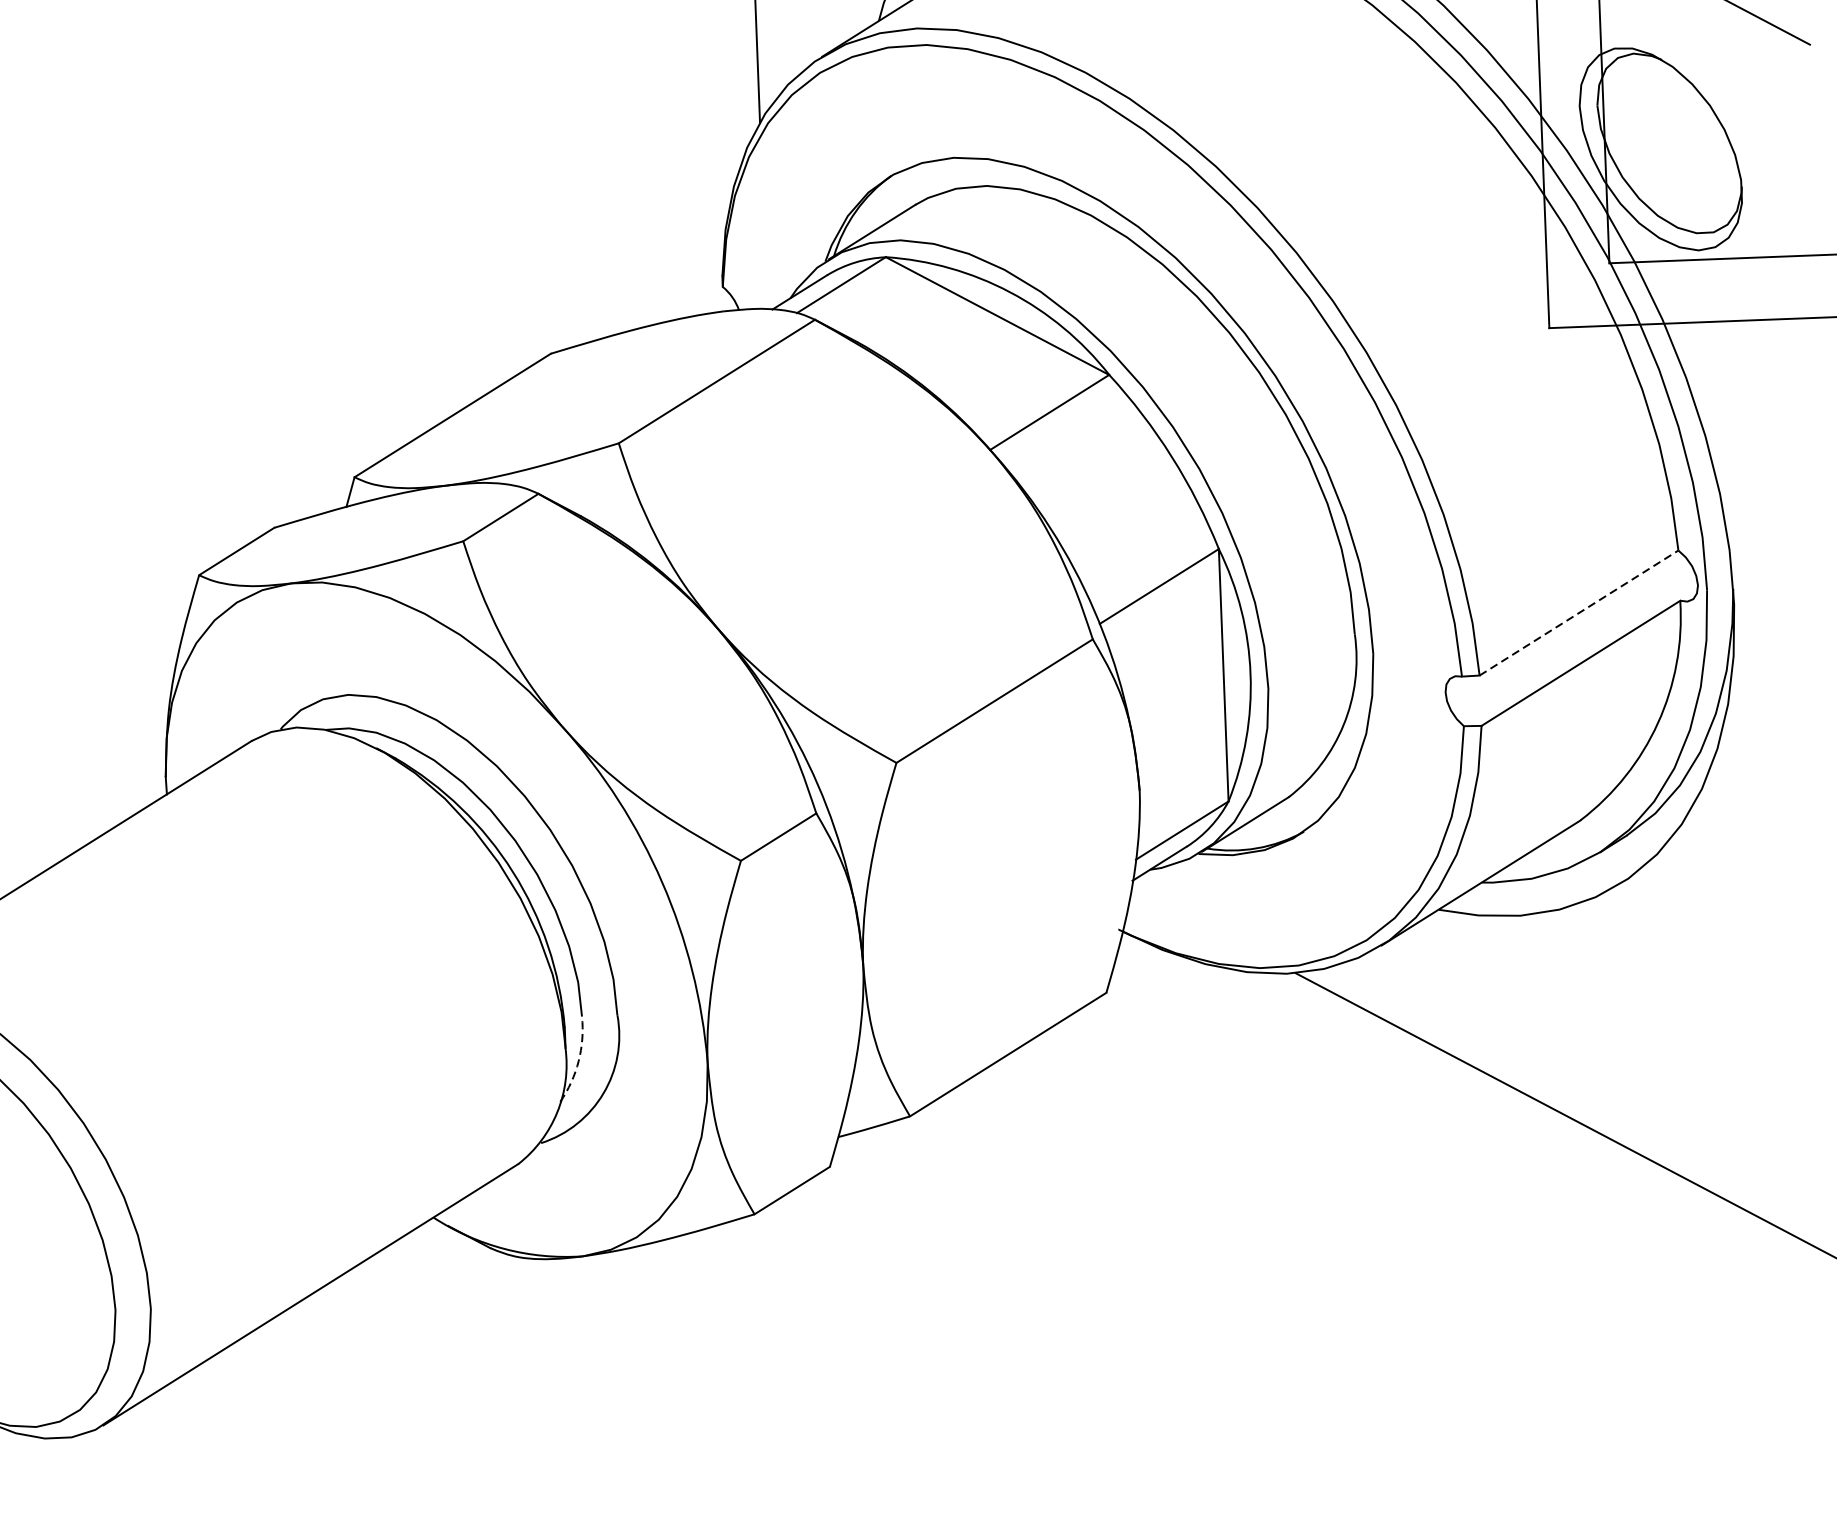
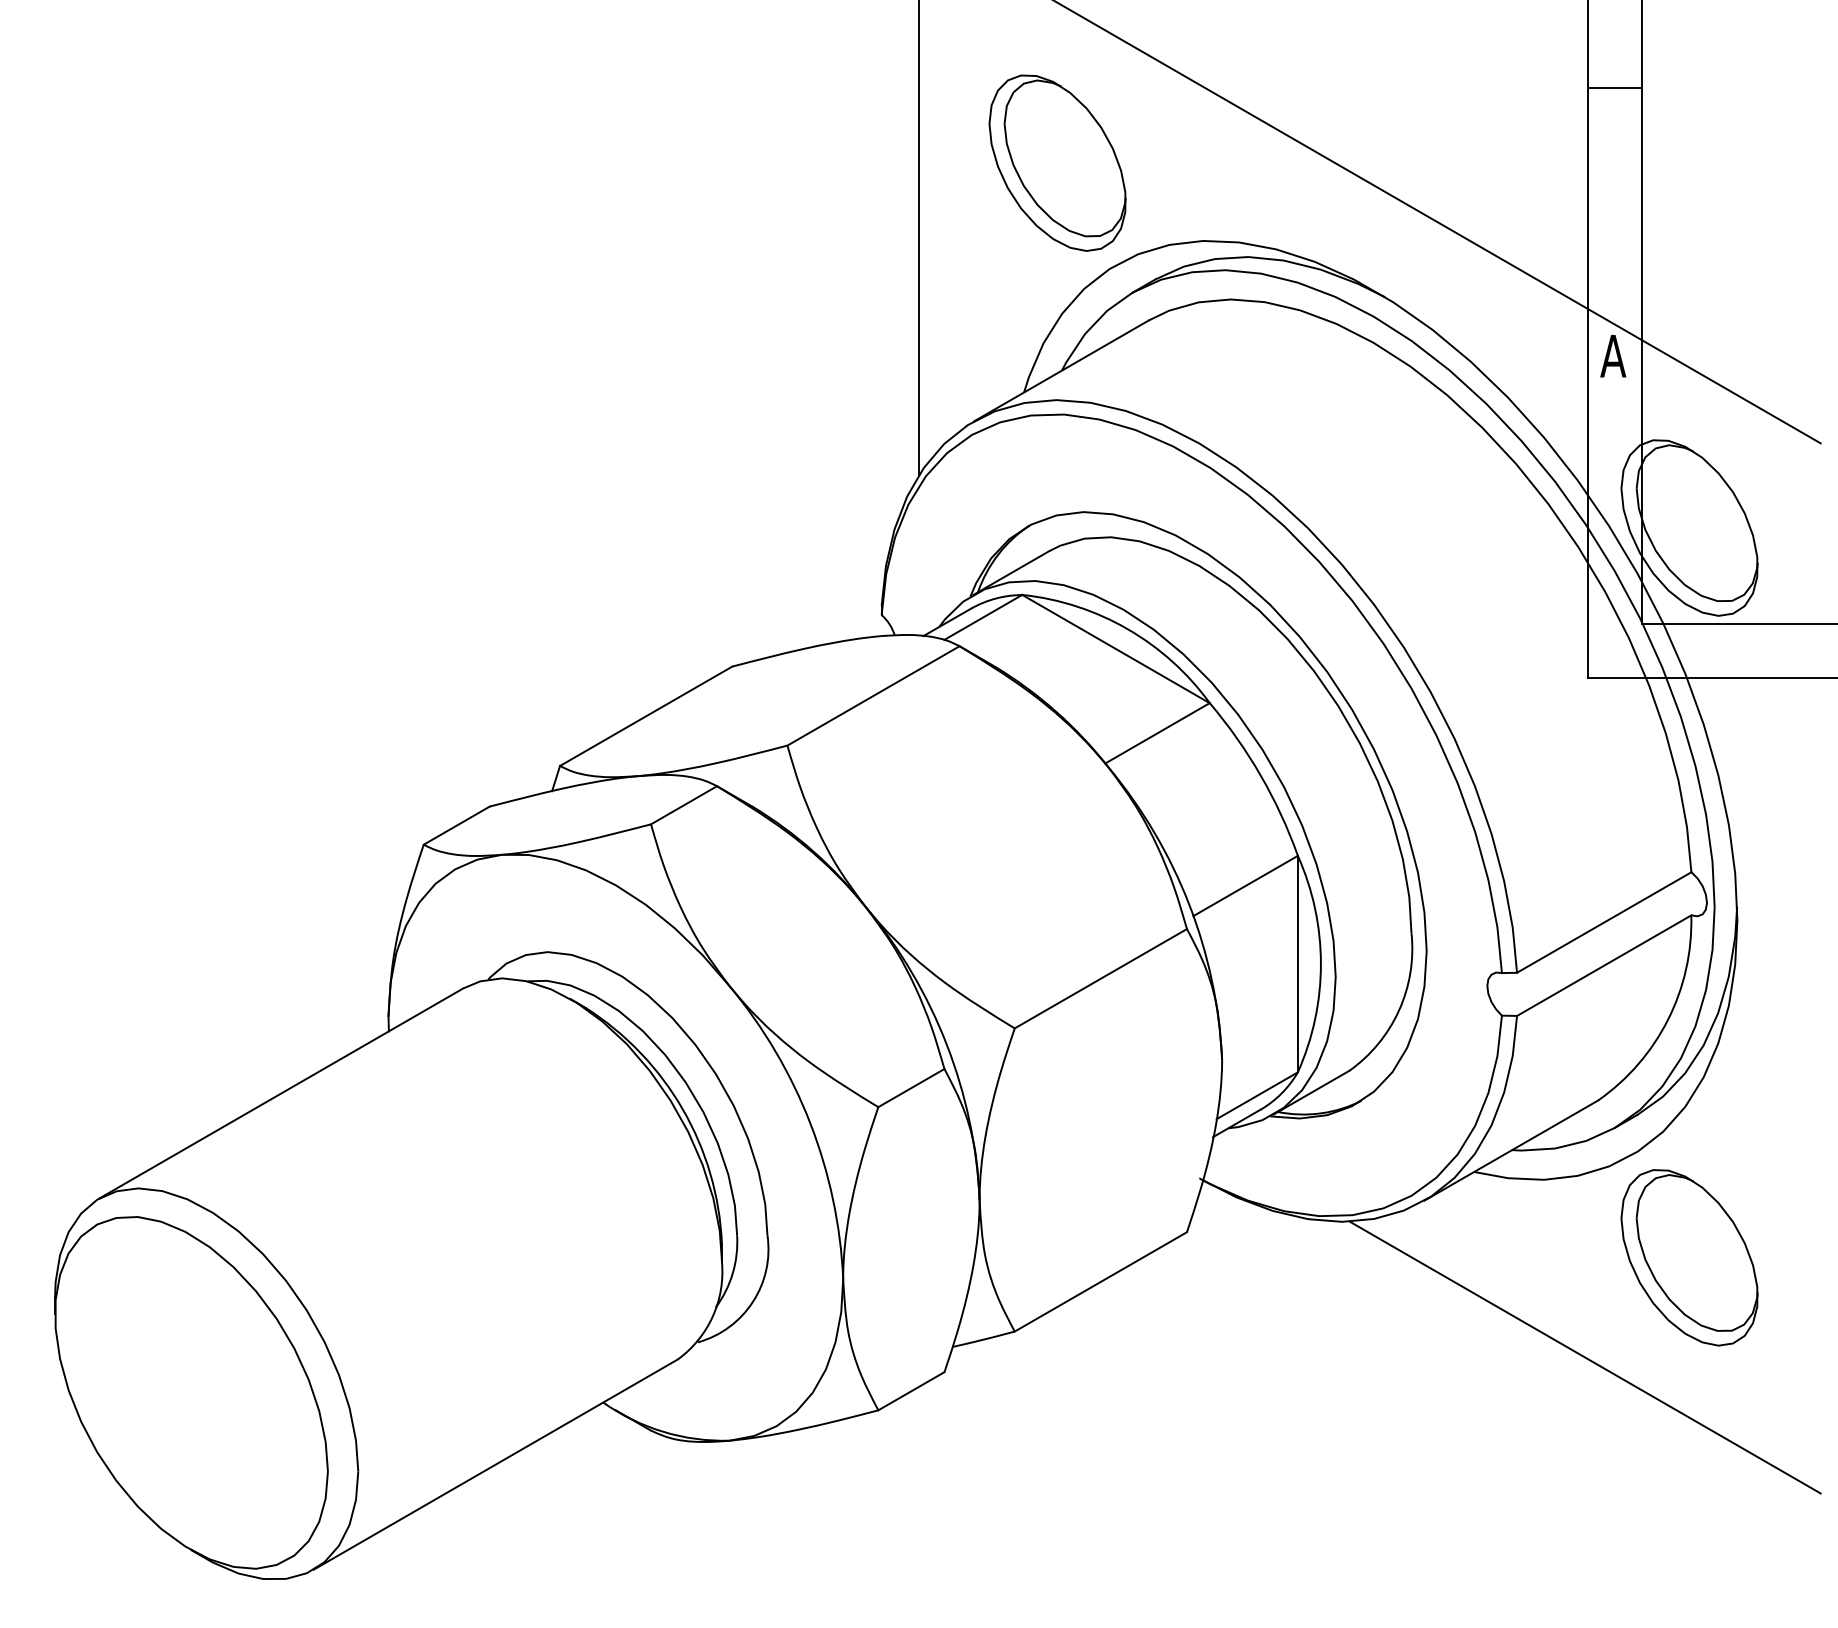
line: (1579, 613) -> (1604, 922), dashed -> solid
part: (1693, 999) -> (1689, 1257), added
arc: (578, 1061) -> (732, 1273), dashed -> solid

